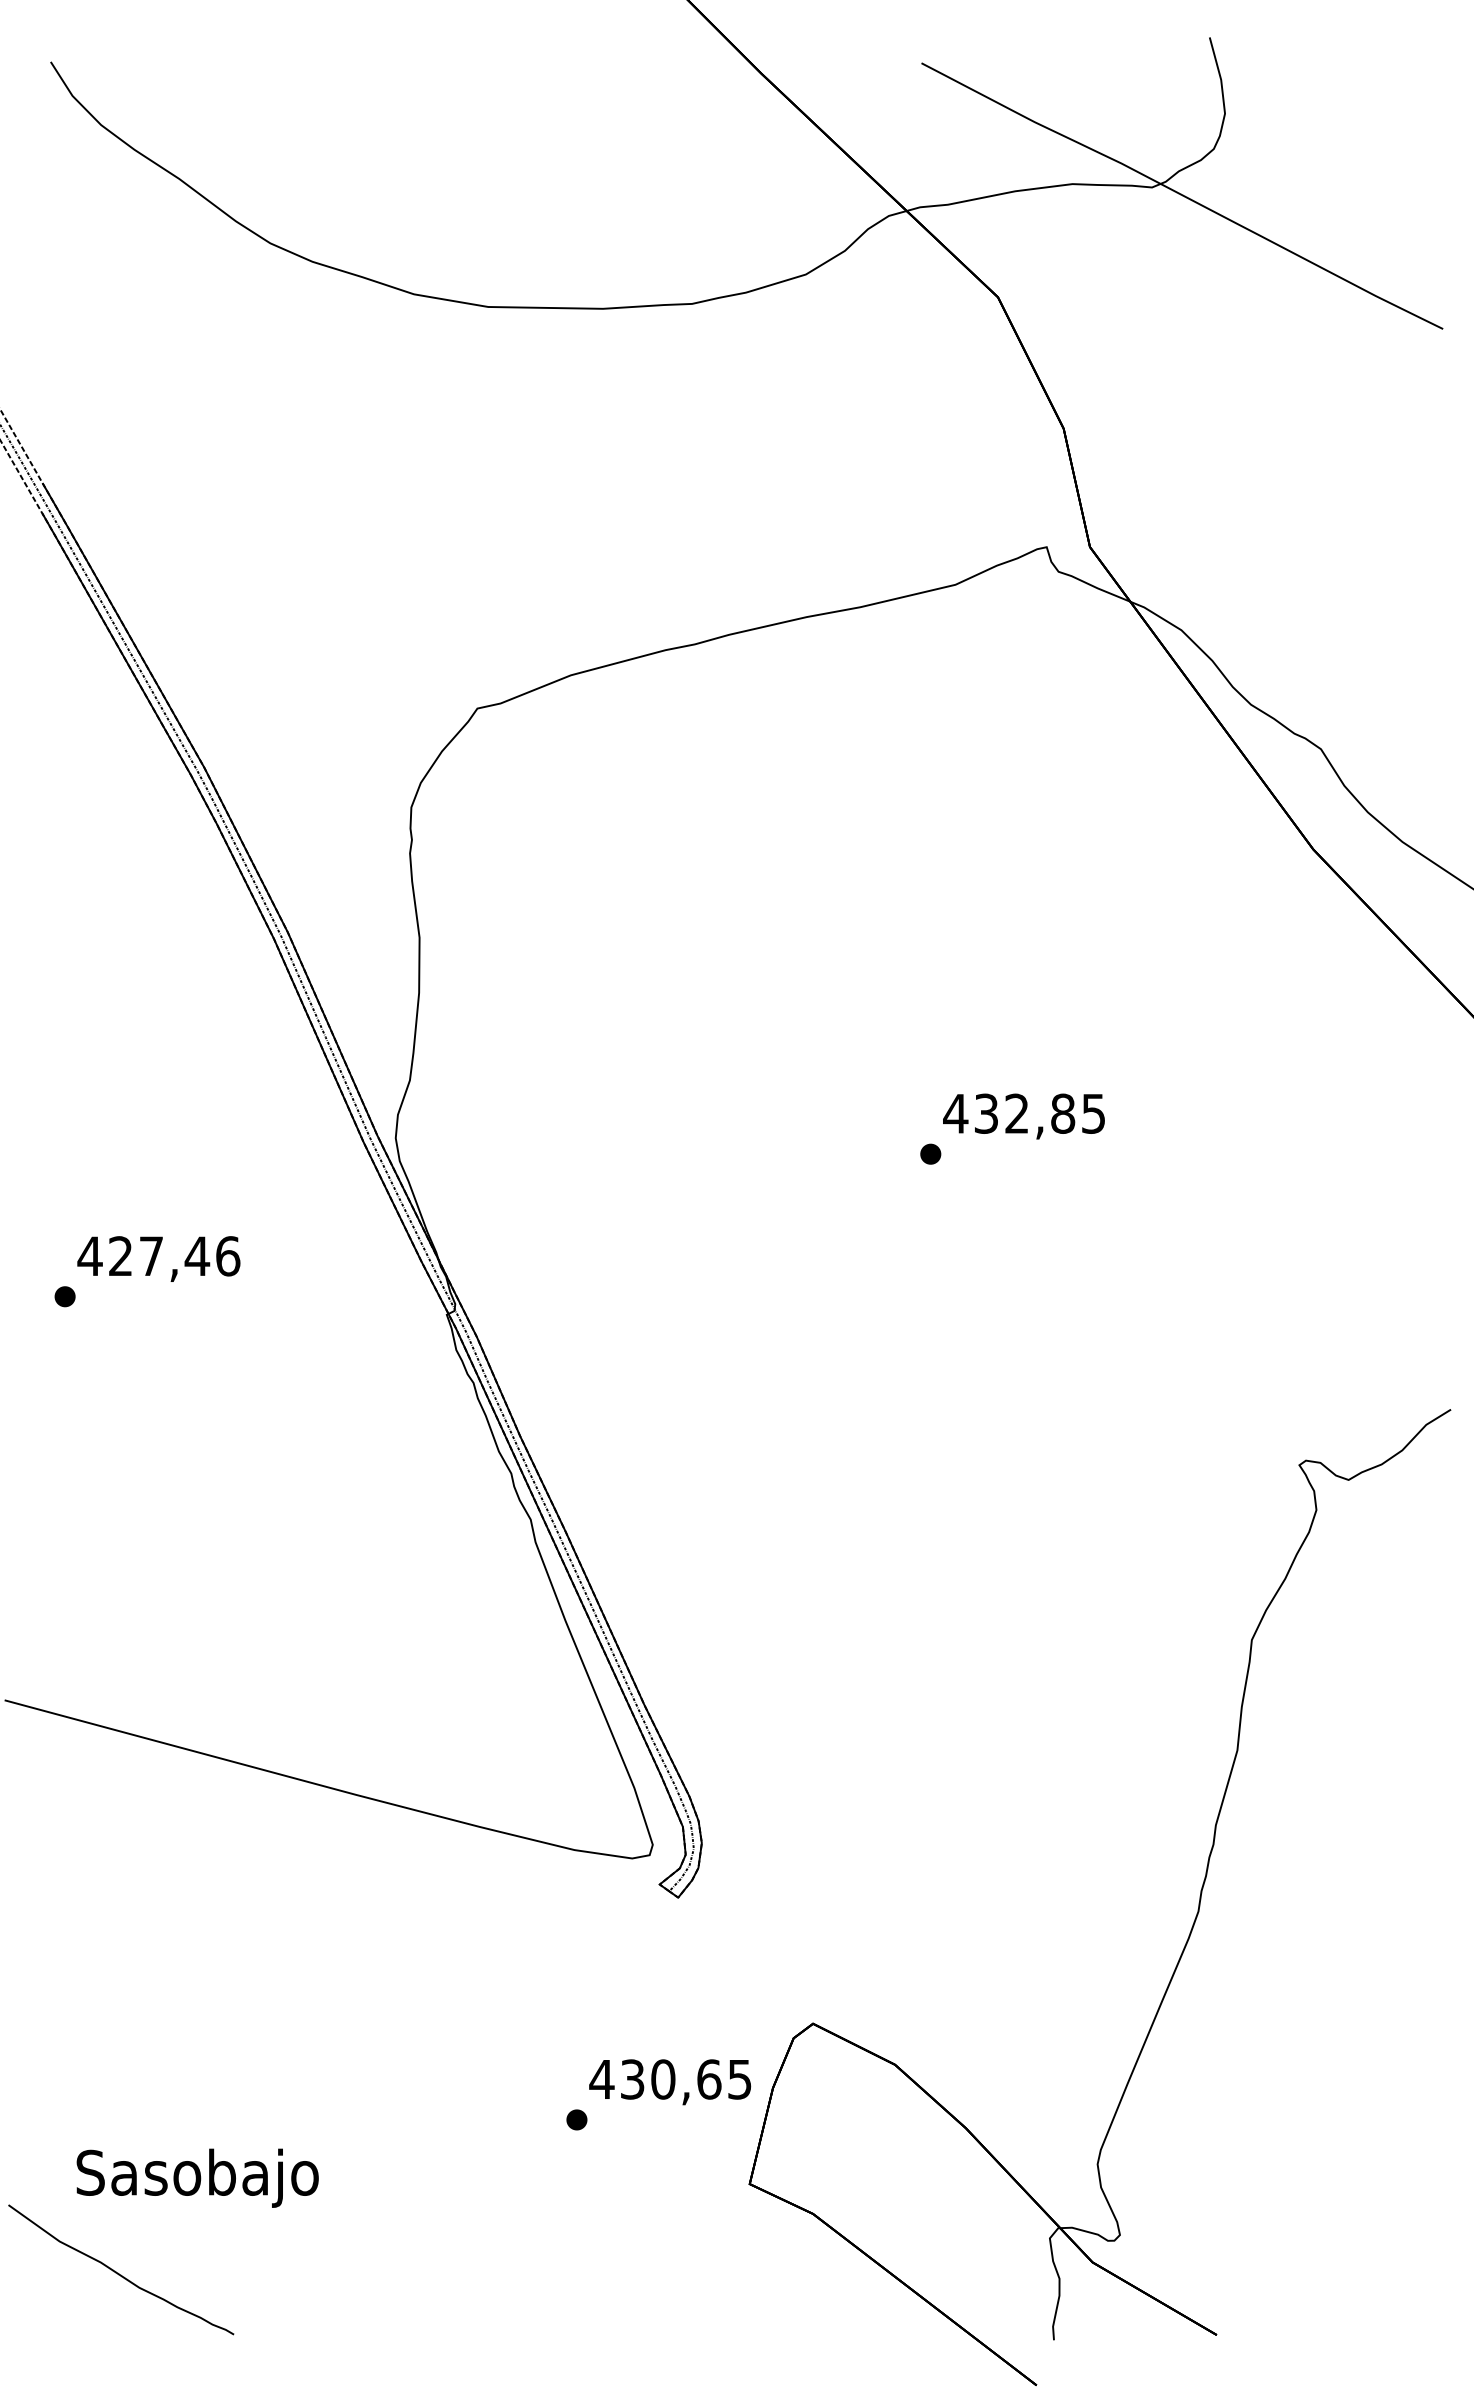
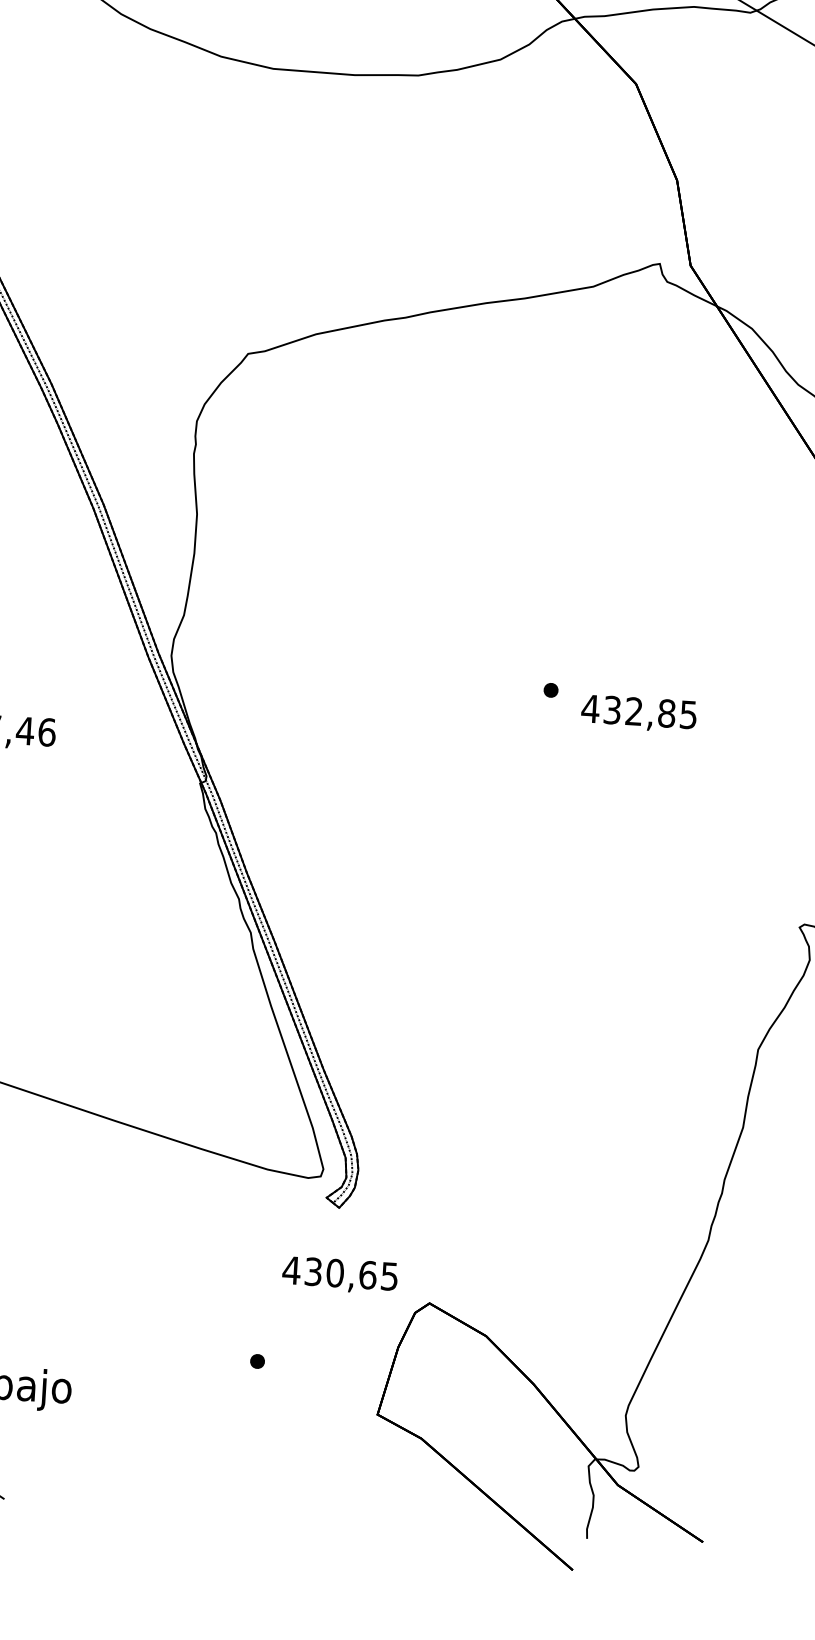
text: (1023, 1116) -> (638, 713), moved
text: (670, 2082) -> (340, 1275), moved

